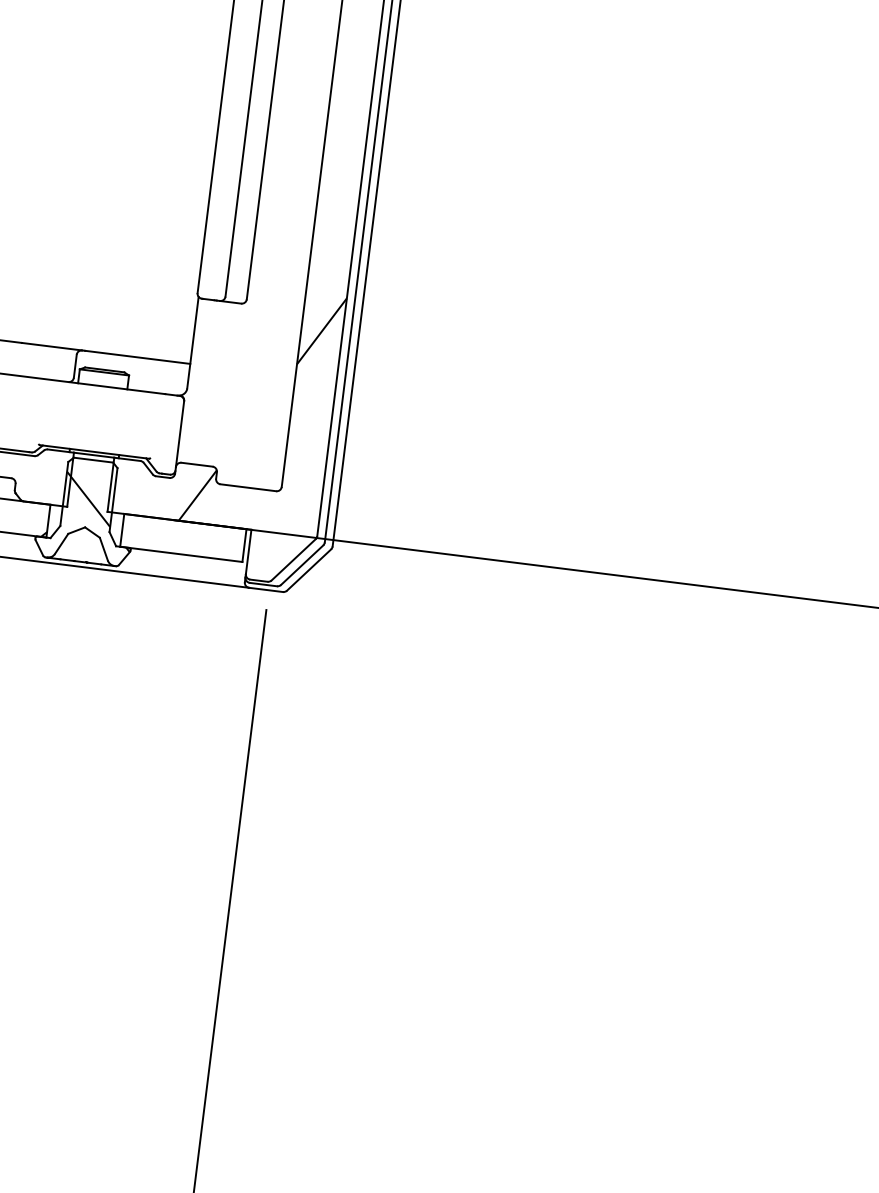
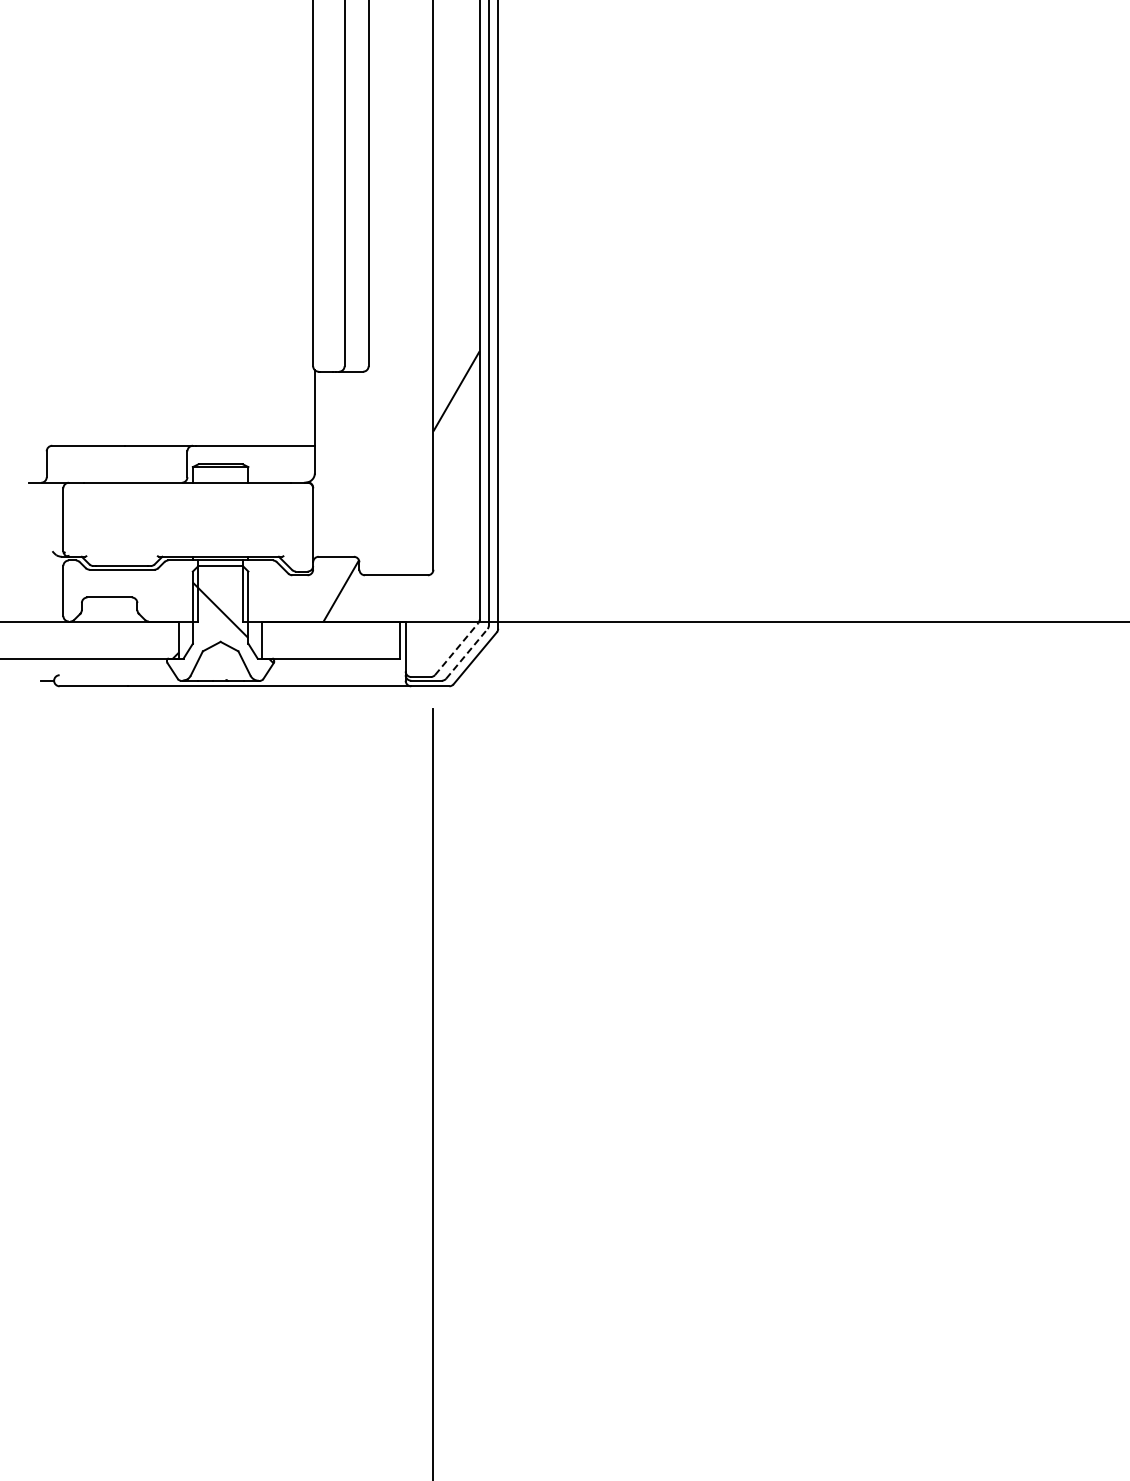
line: (293, 560) -> (456, 649), solid -> dashed
line: (302, 564) -> (467, 653), solid -> dashed

